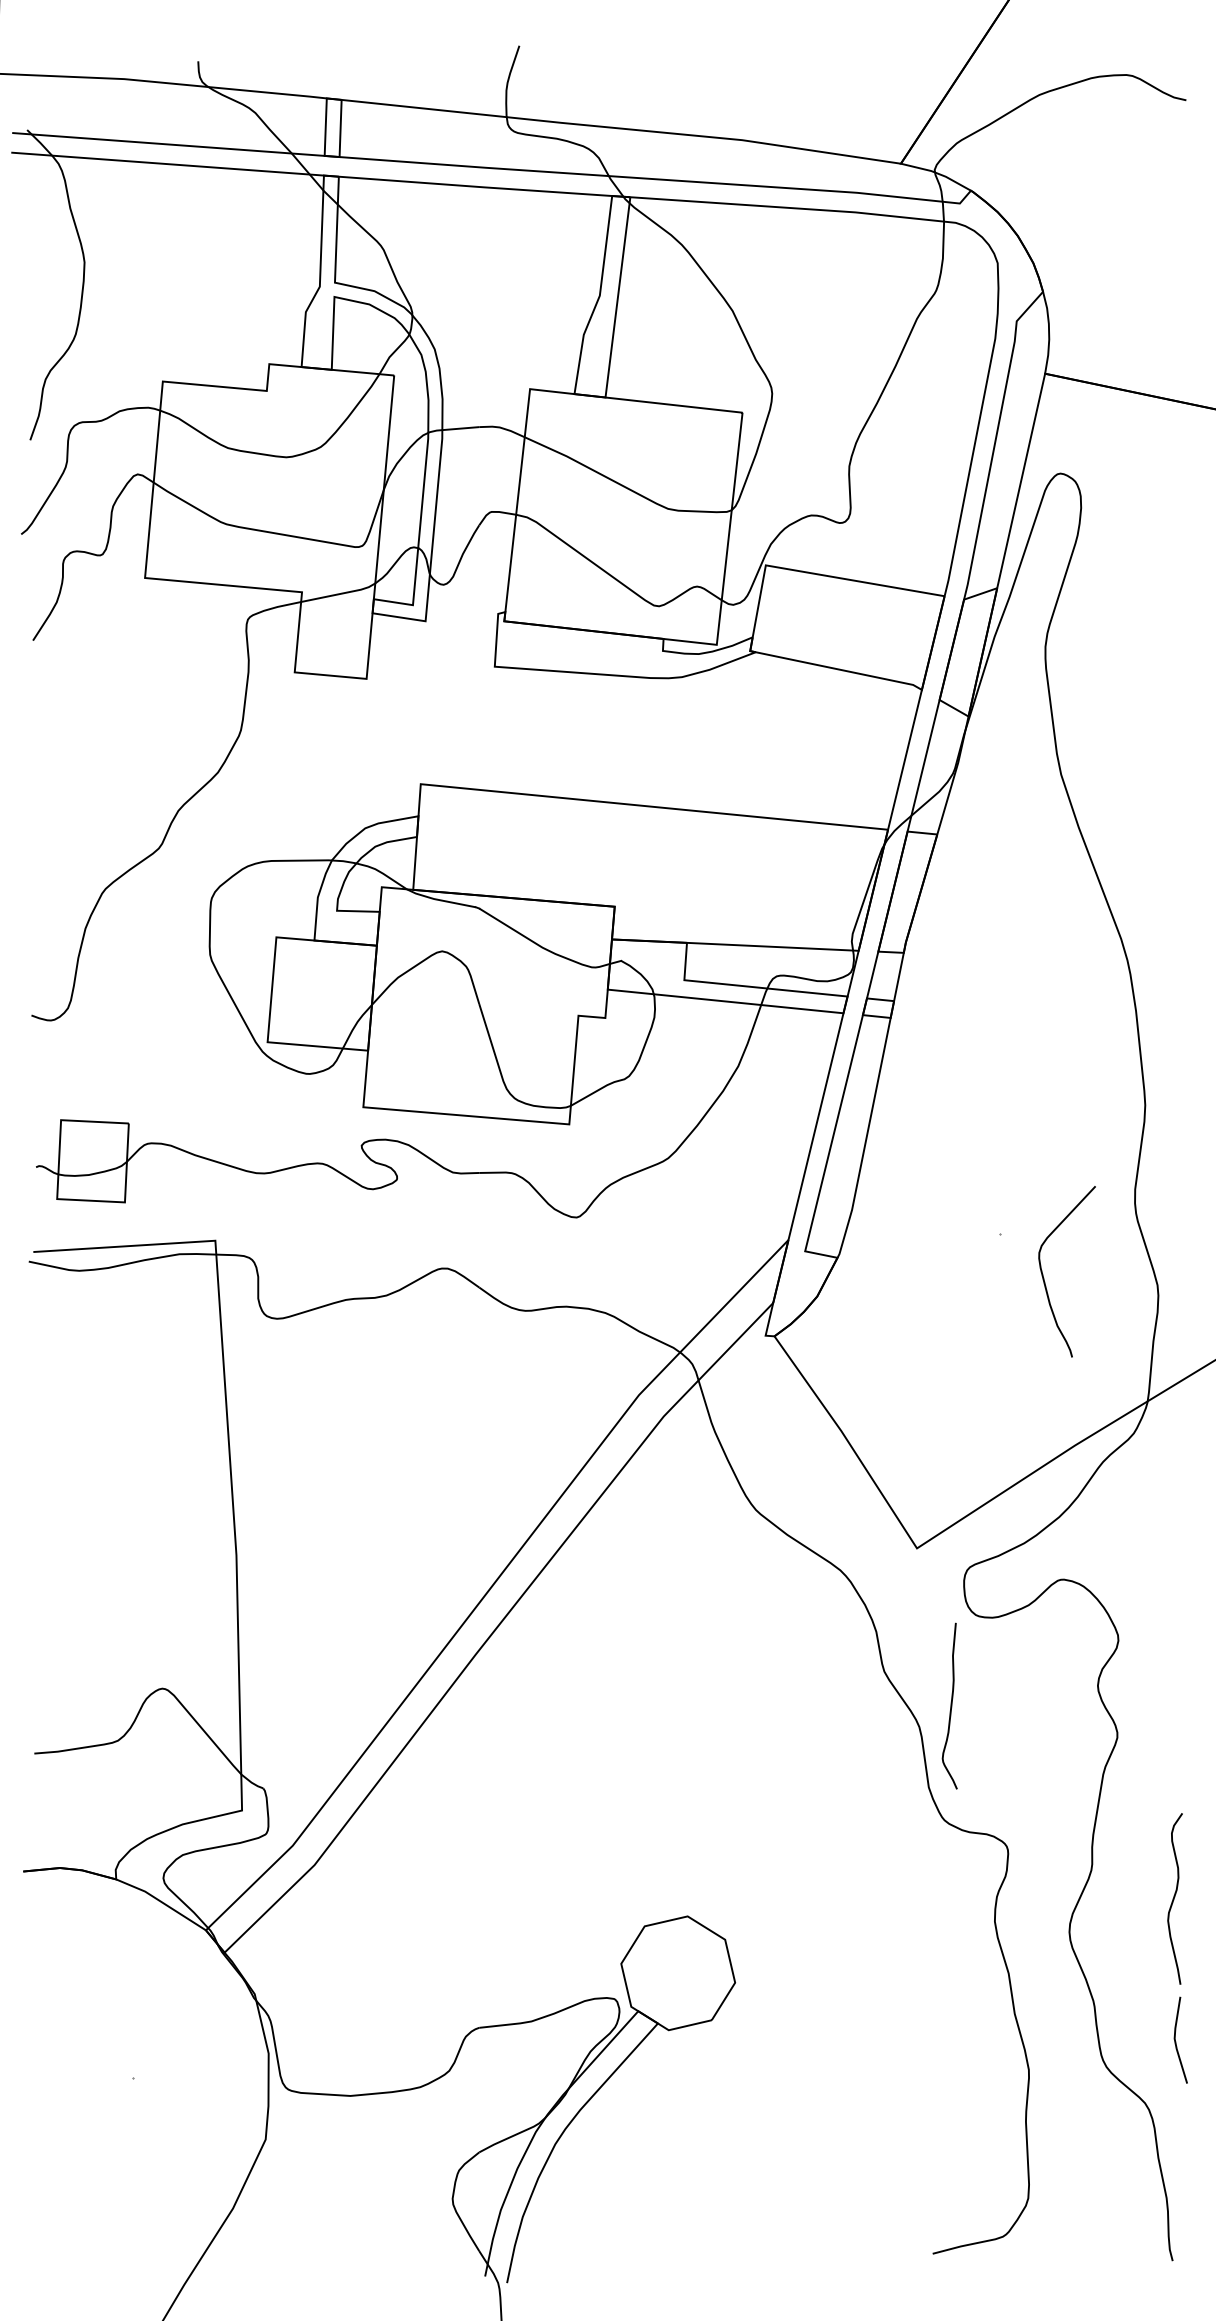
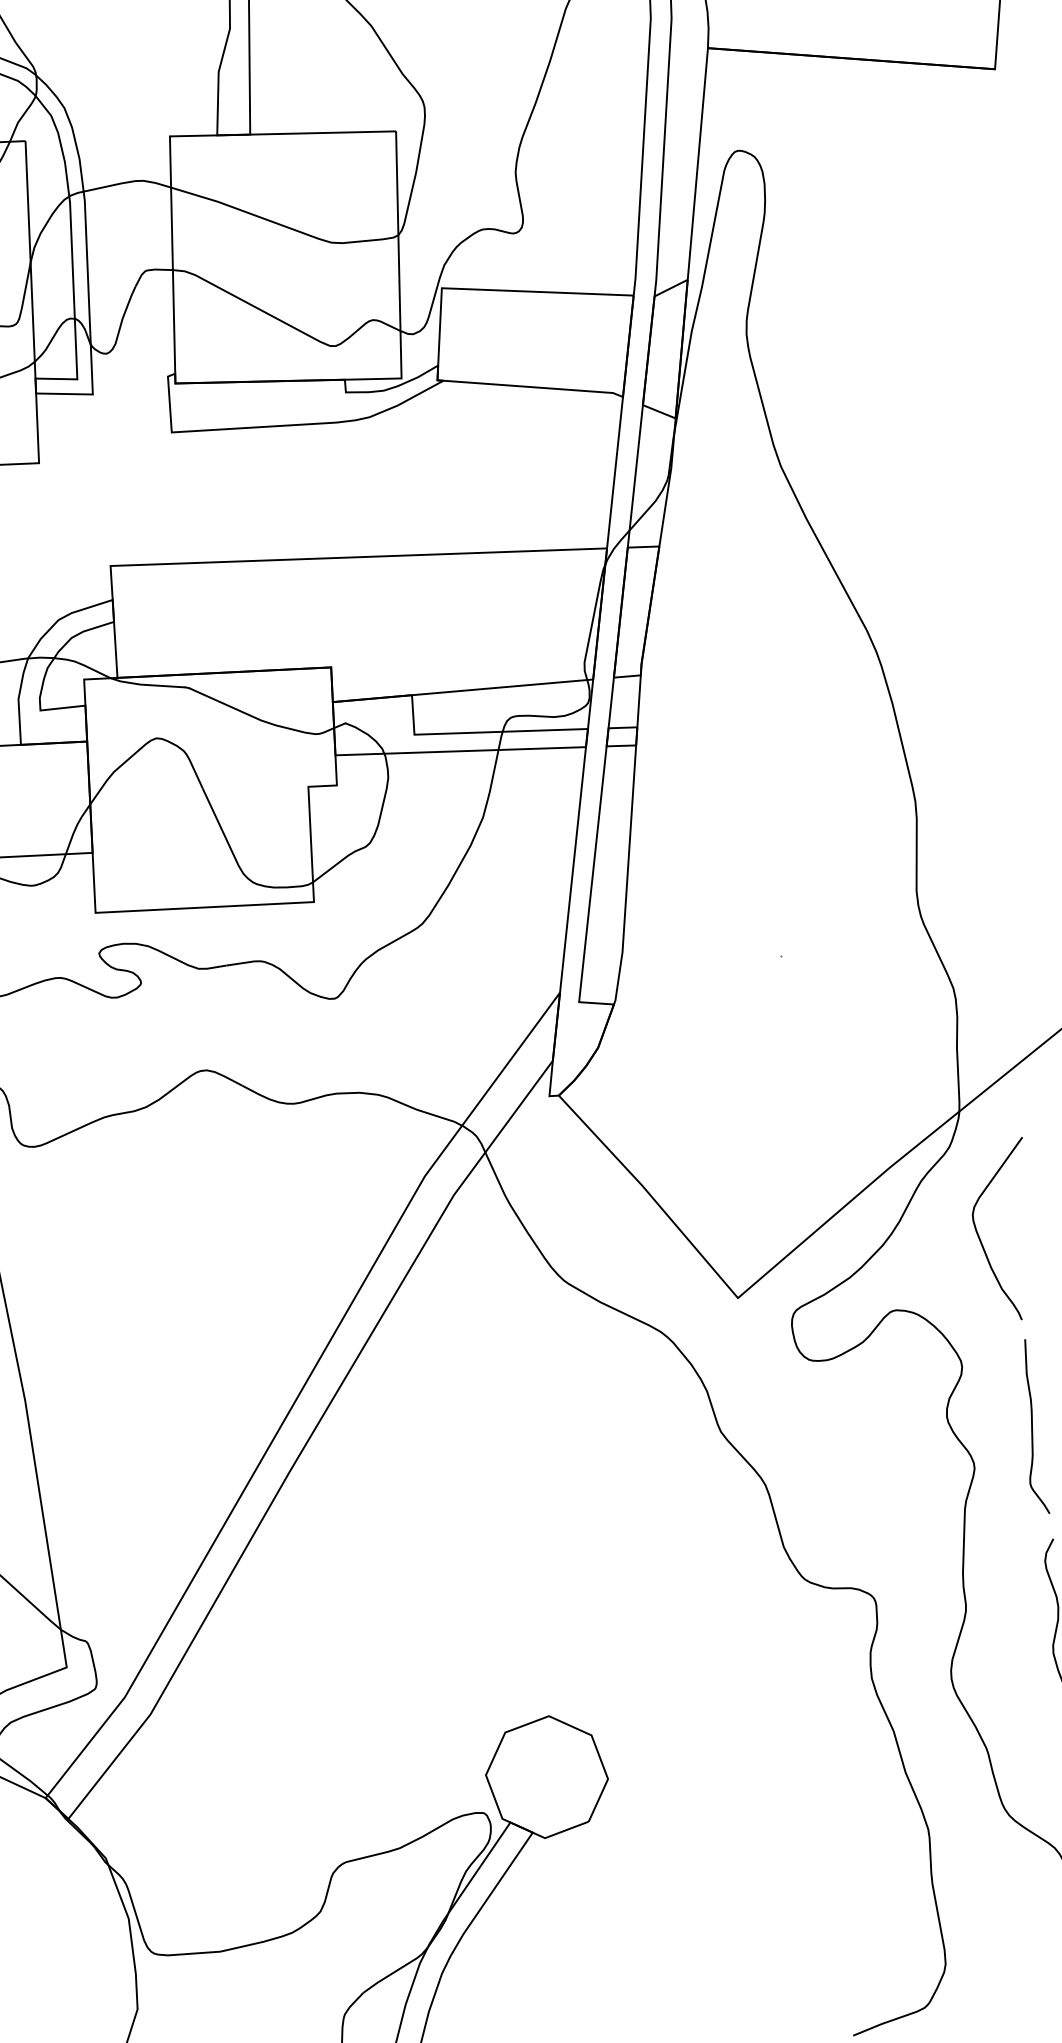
curve: (1044, 1278) -> (981, 1241), moved
curve: (950, 1705) -> (1031, 1426), moved

